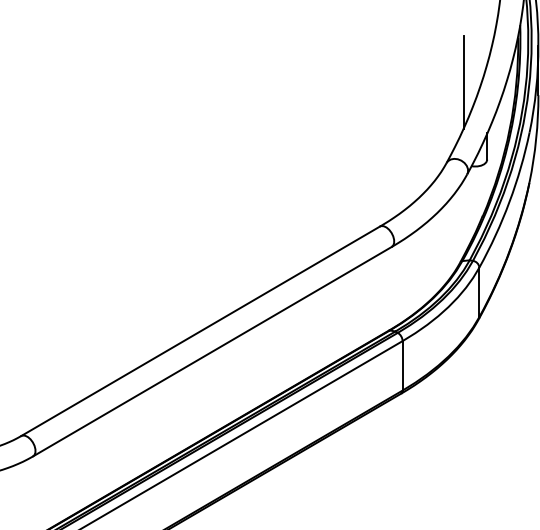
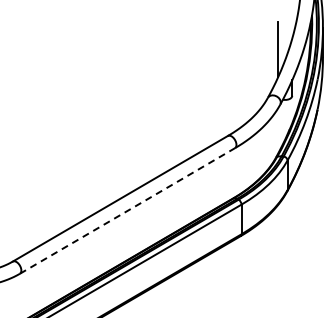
line: (212, 350) -> (127, 210), solid -> dashed

